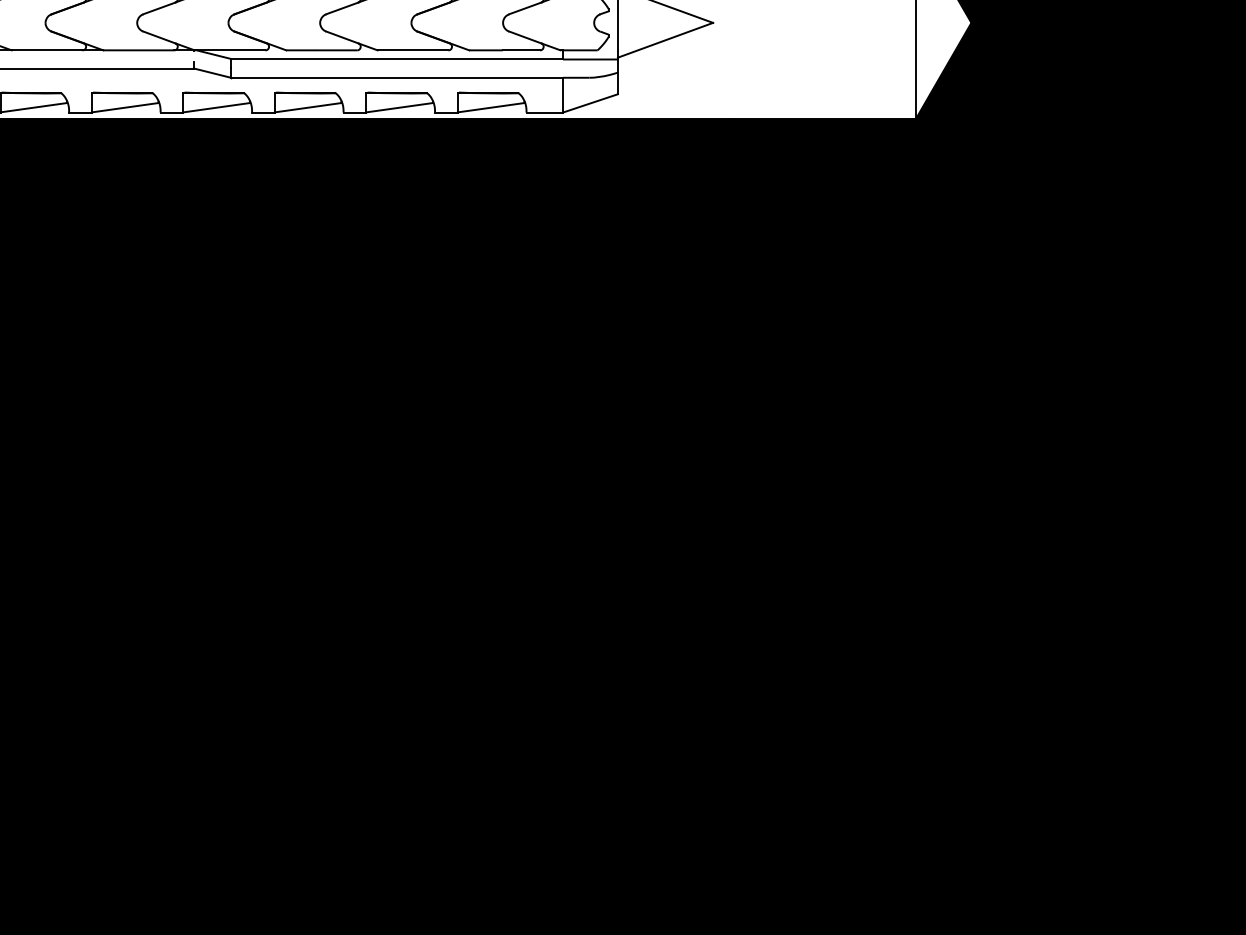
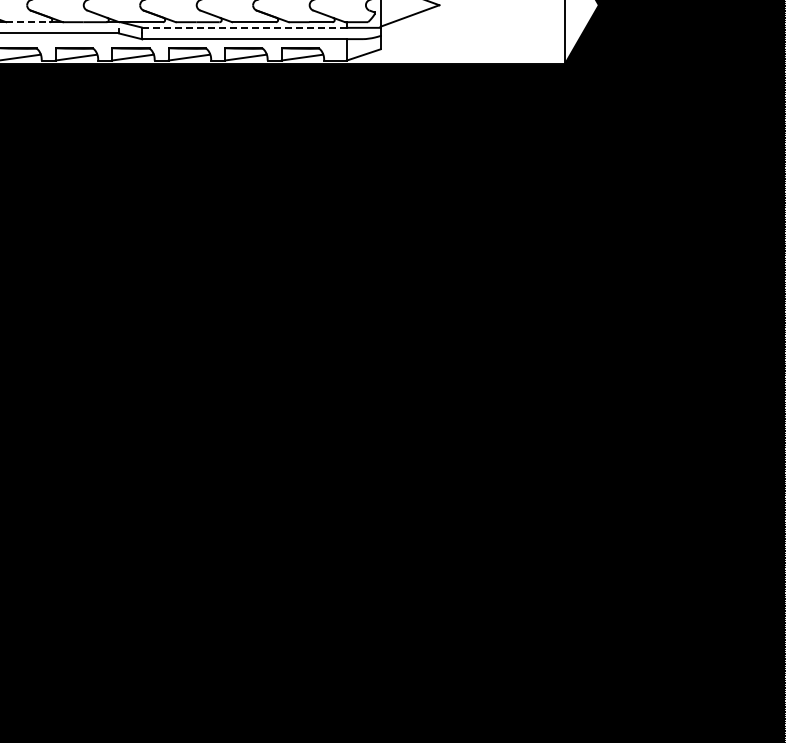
line: (47, 50) -> (28, 22), solid -> dashed
line: (397, 58) -> (244, 27), solid -> dashed

